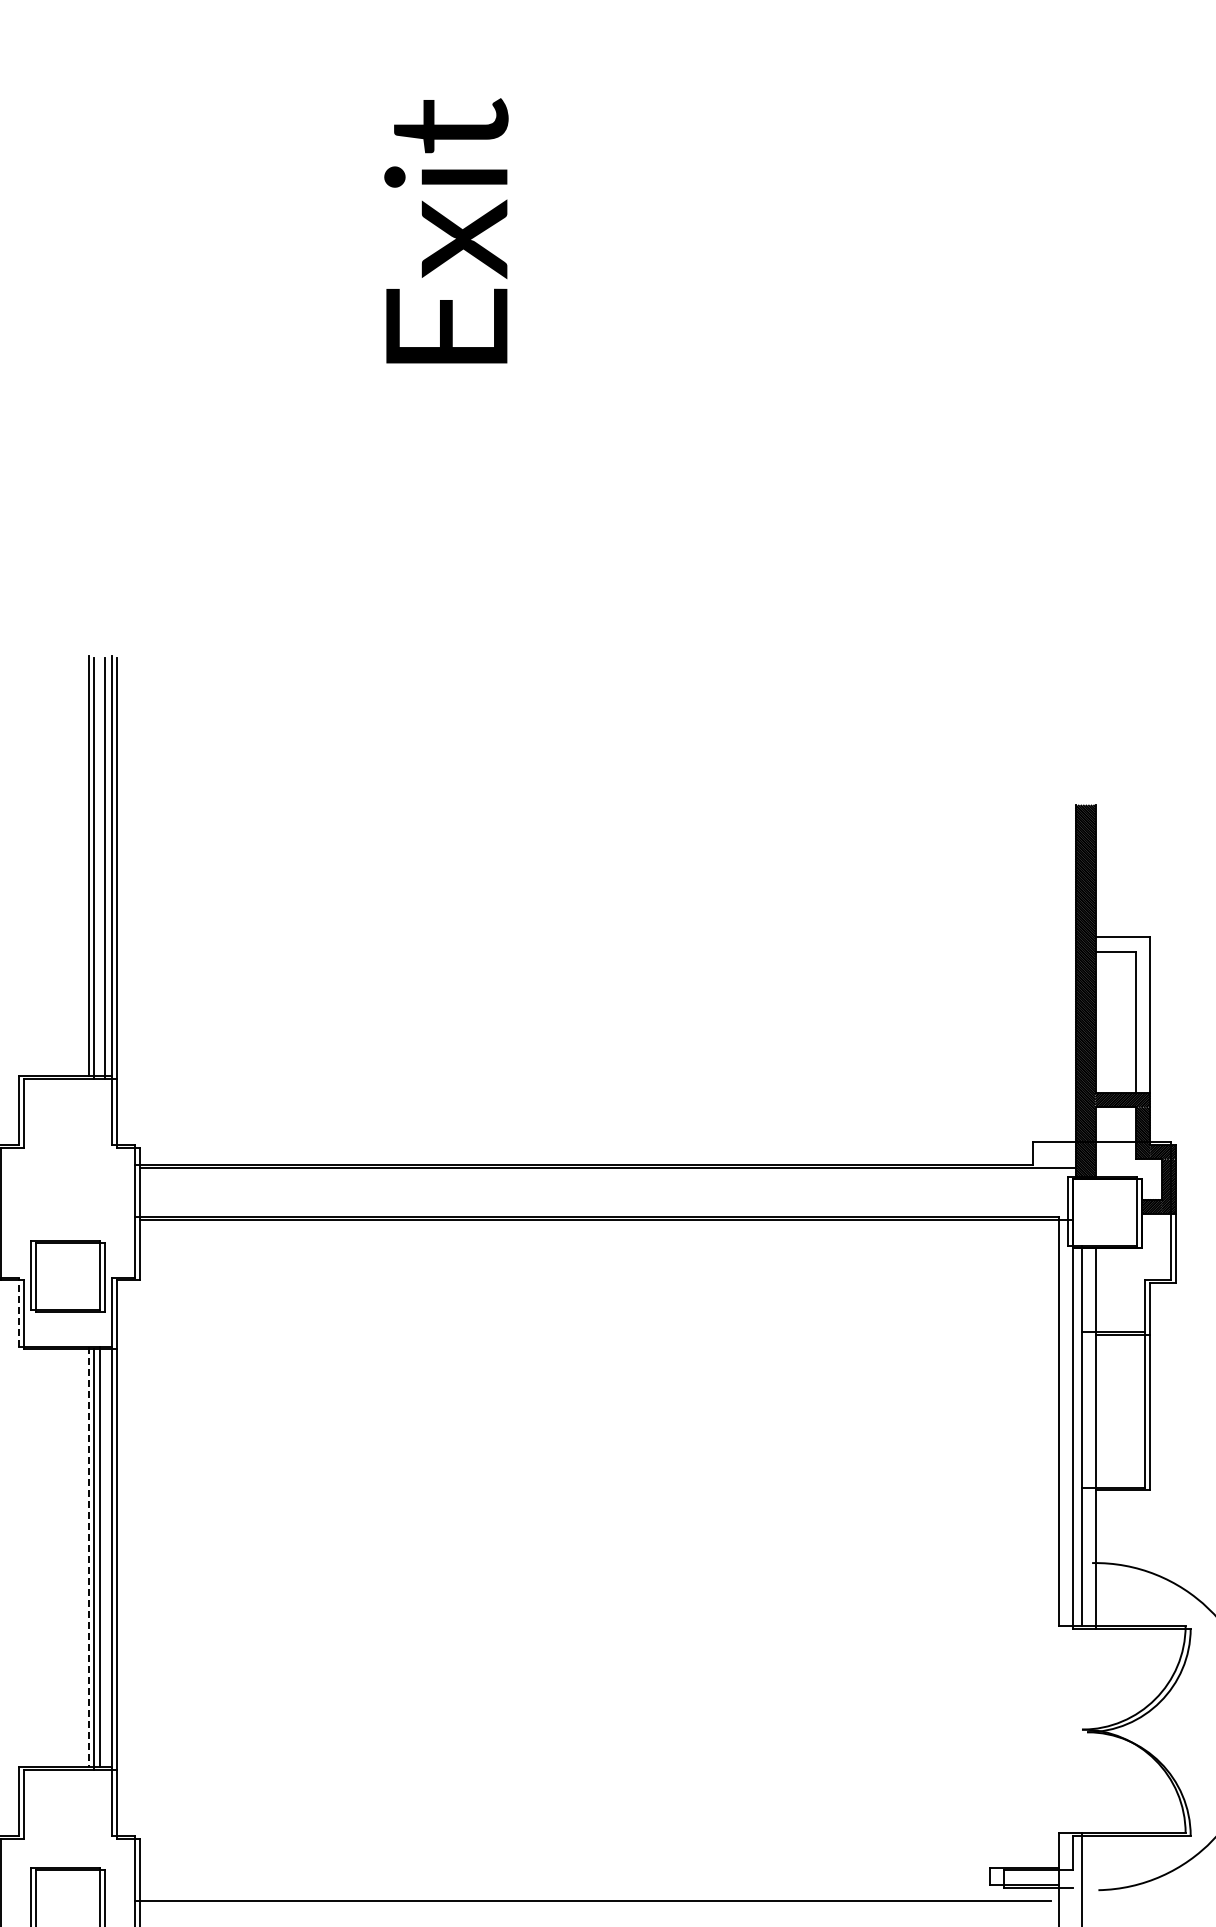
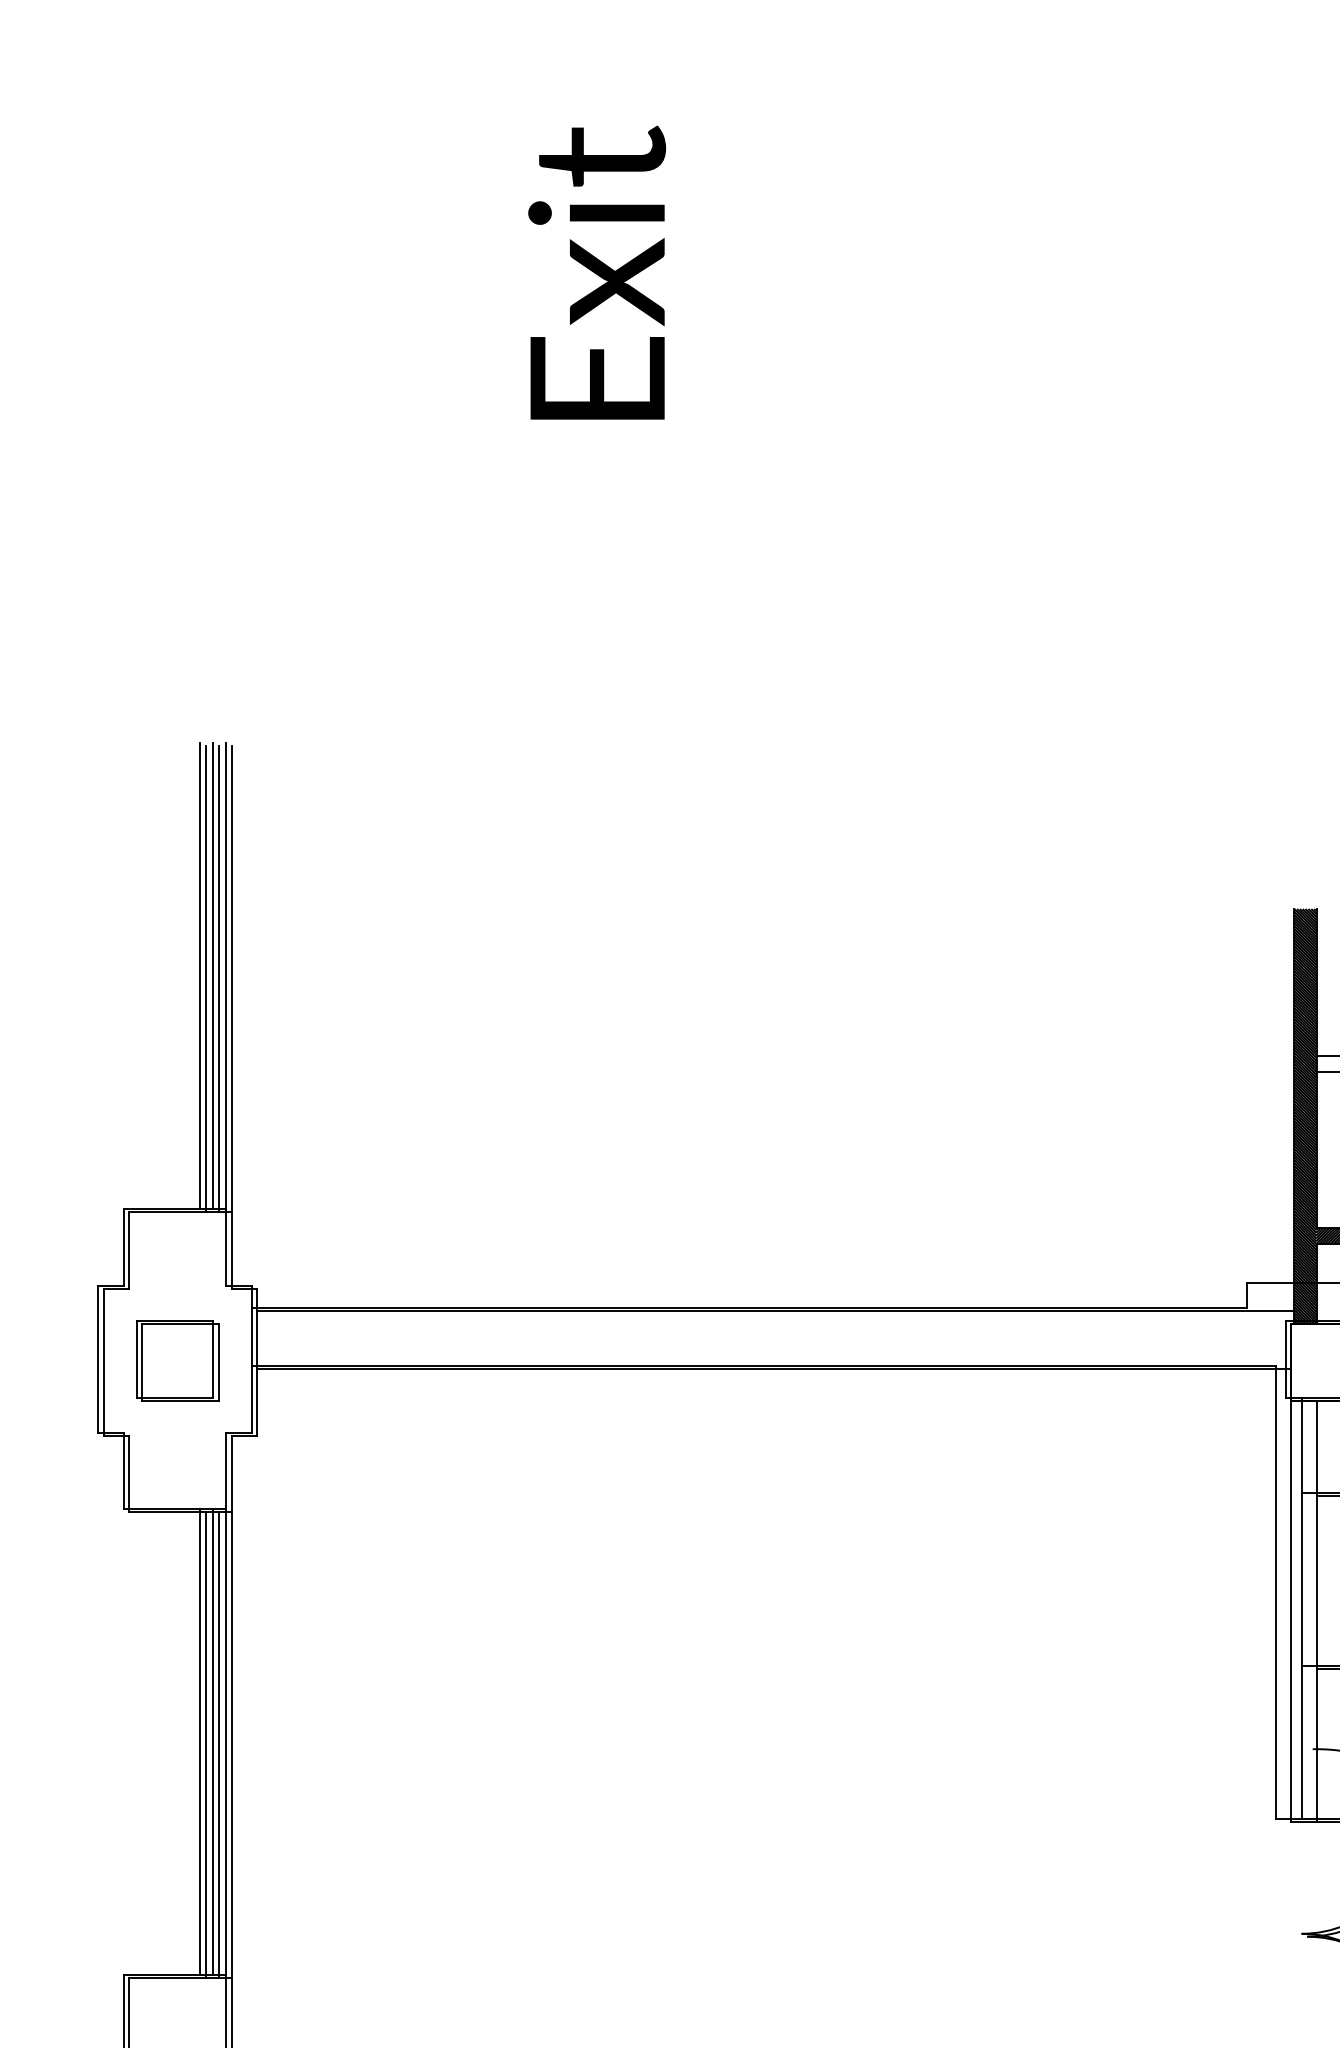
line: (100, 865) -> (213, 976), added
part: (67, 1276) -> (177, 1360), moved
line: (19, 1312) -> (123, 1471), dashed -> solid
line: (88, 1557) -> (200, 1743), dashed -> solid
line: (105, 1559) -> (219, 1745), added

